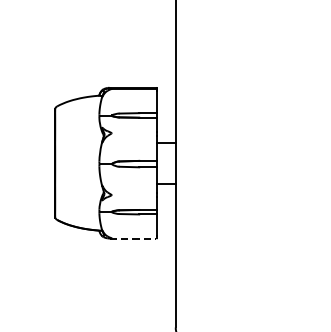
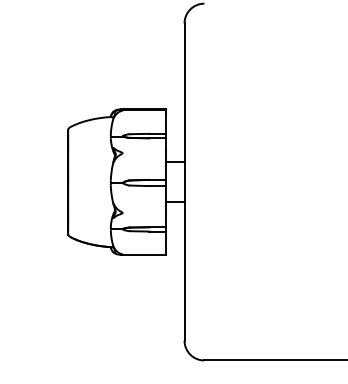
line: (133, 238) -> (143, 254), dashed -> solid

